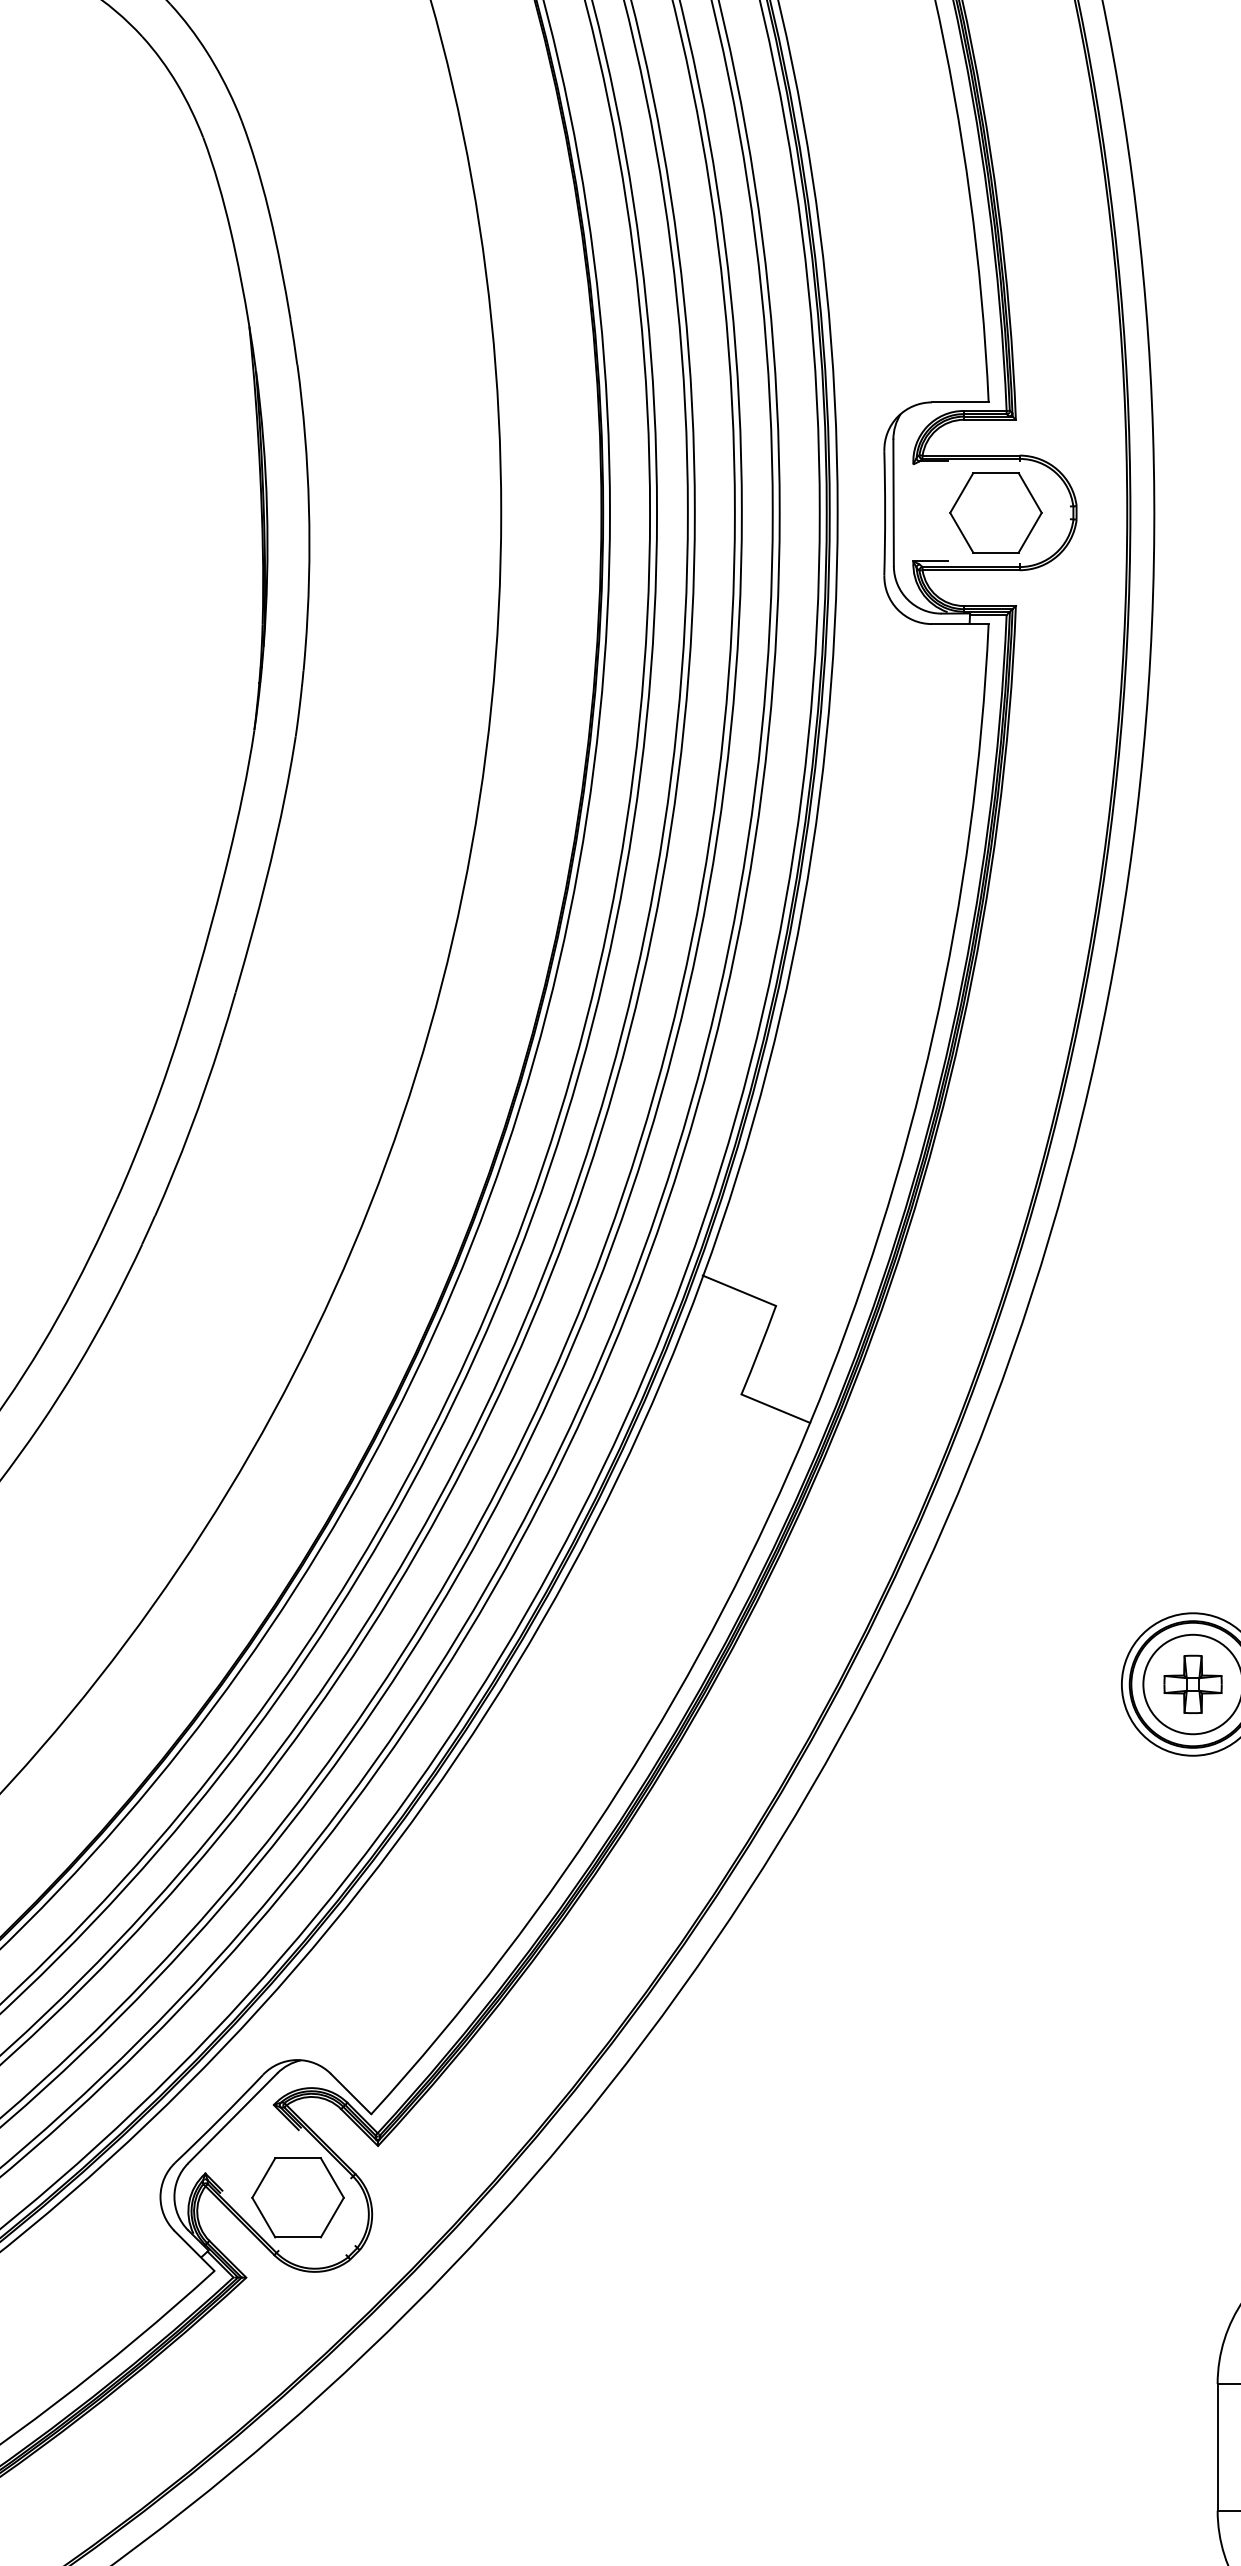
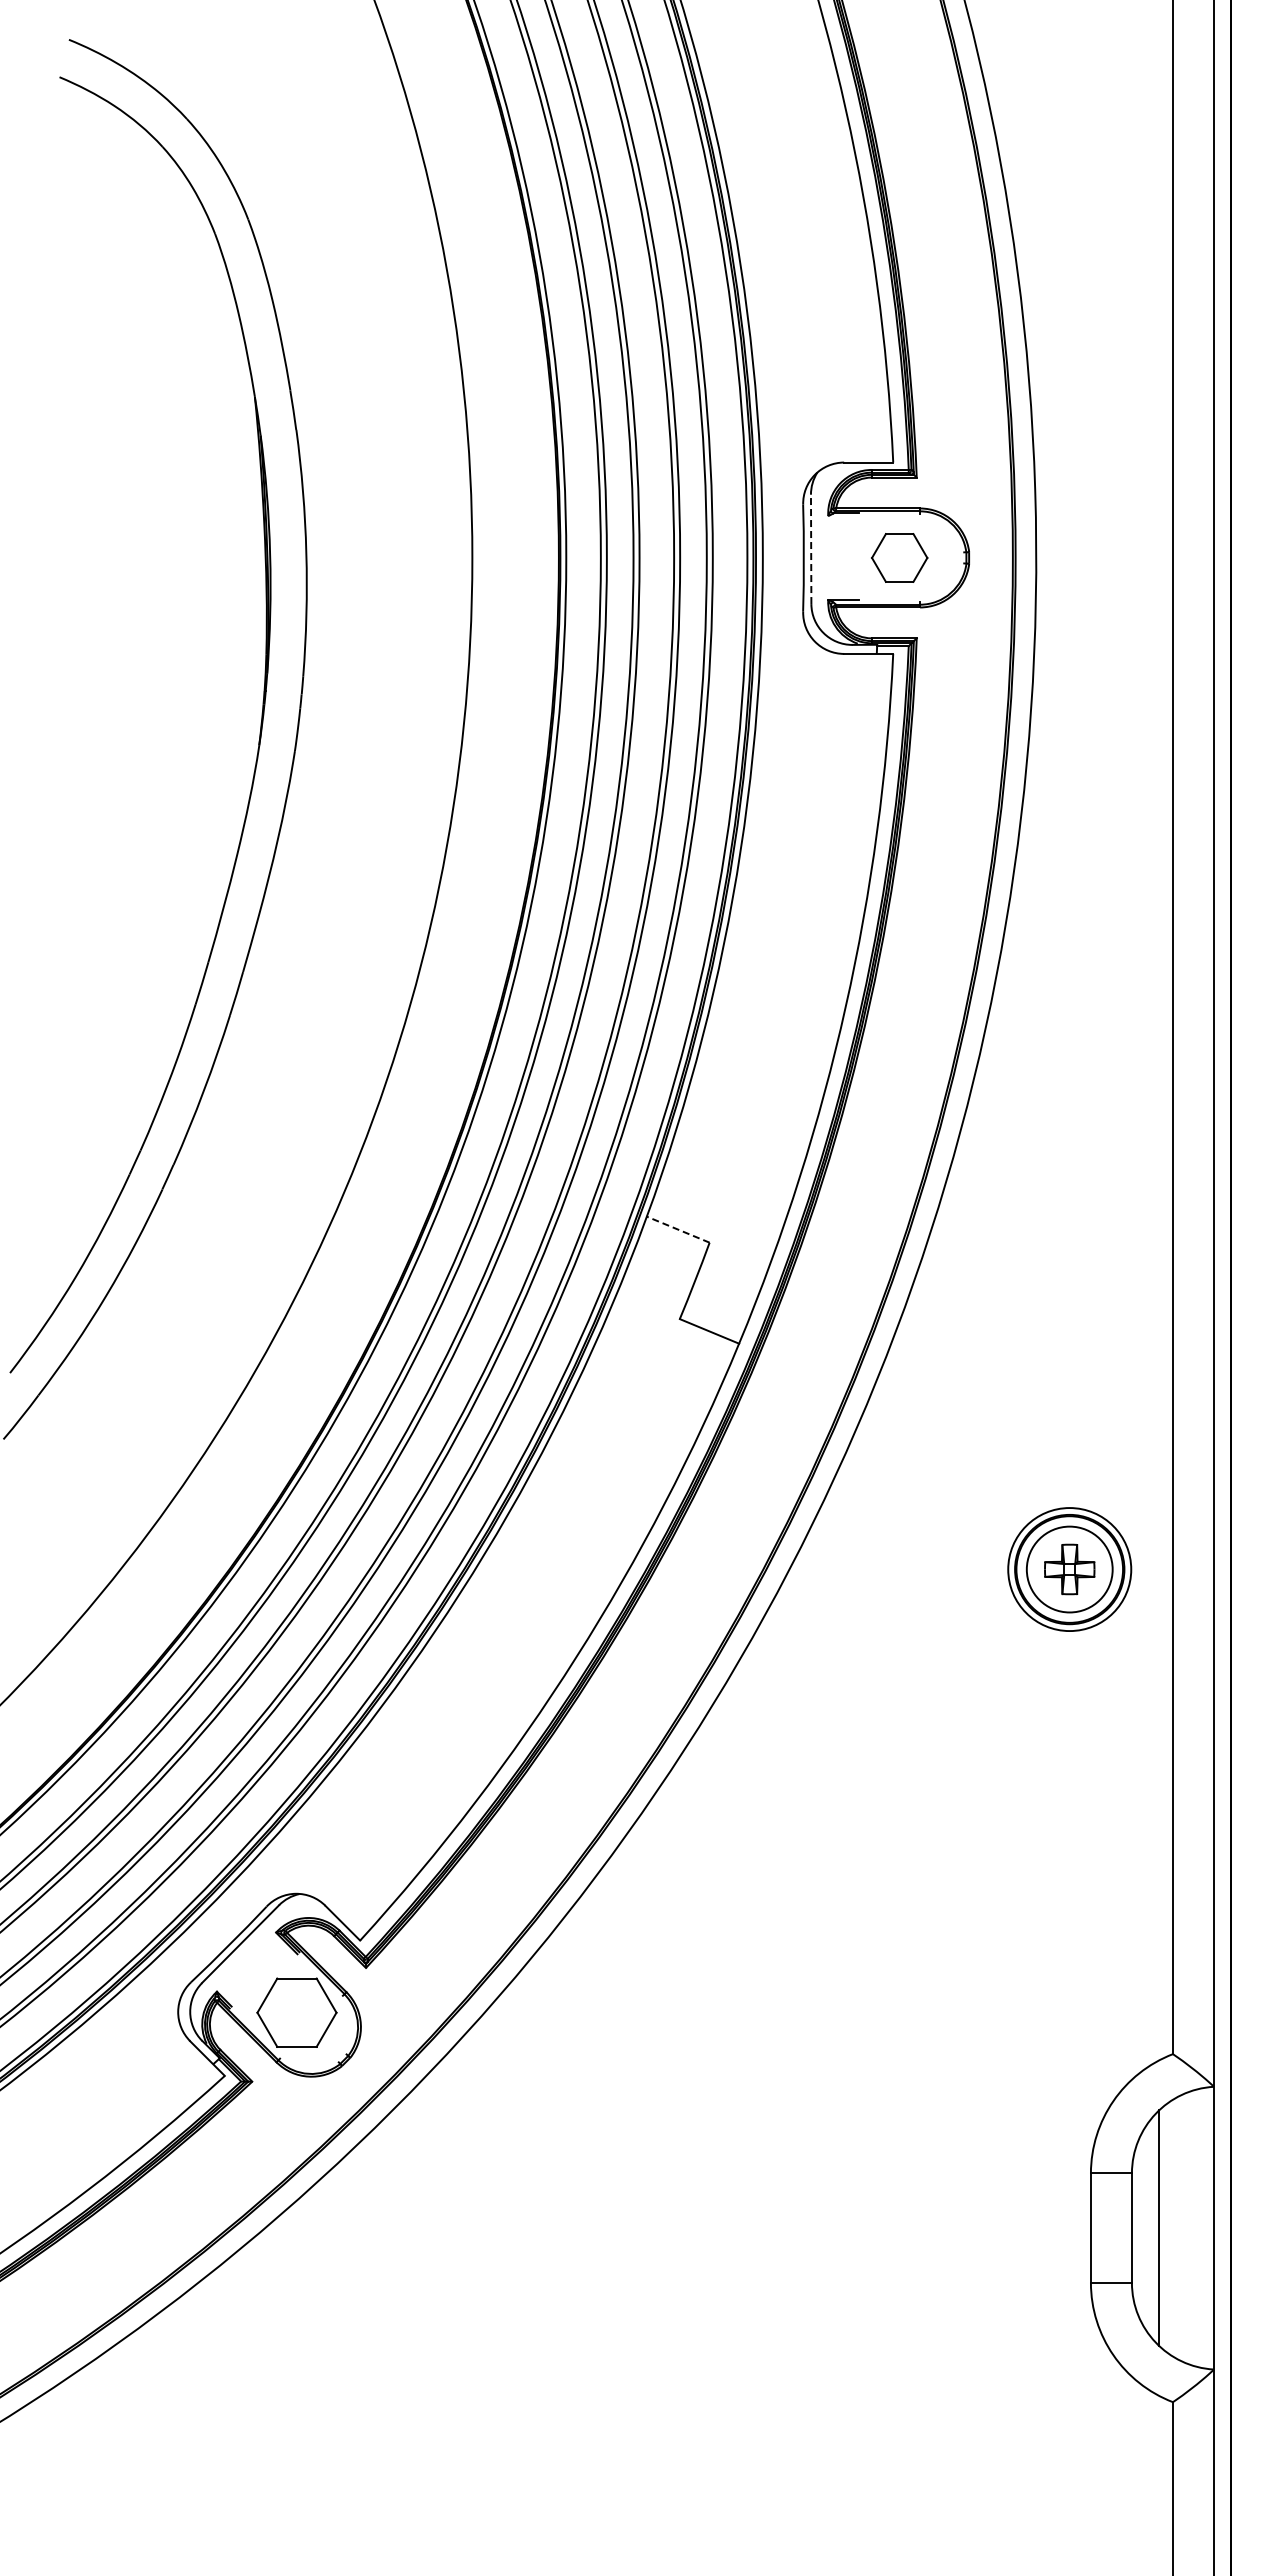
line: (893, 503) -> (811, 549), solid -> dashed
part: (995, 512) -> (899, 557), size x0.7
line: (738, 1290) -> (677, 1229), solid -> dashed

